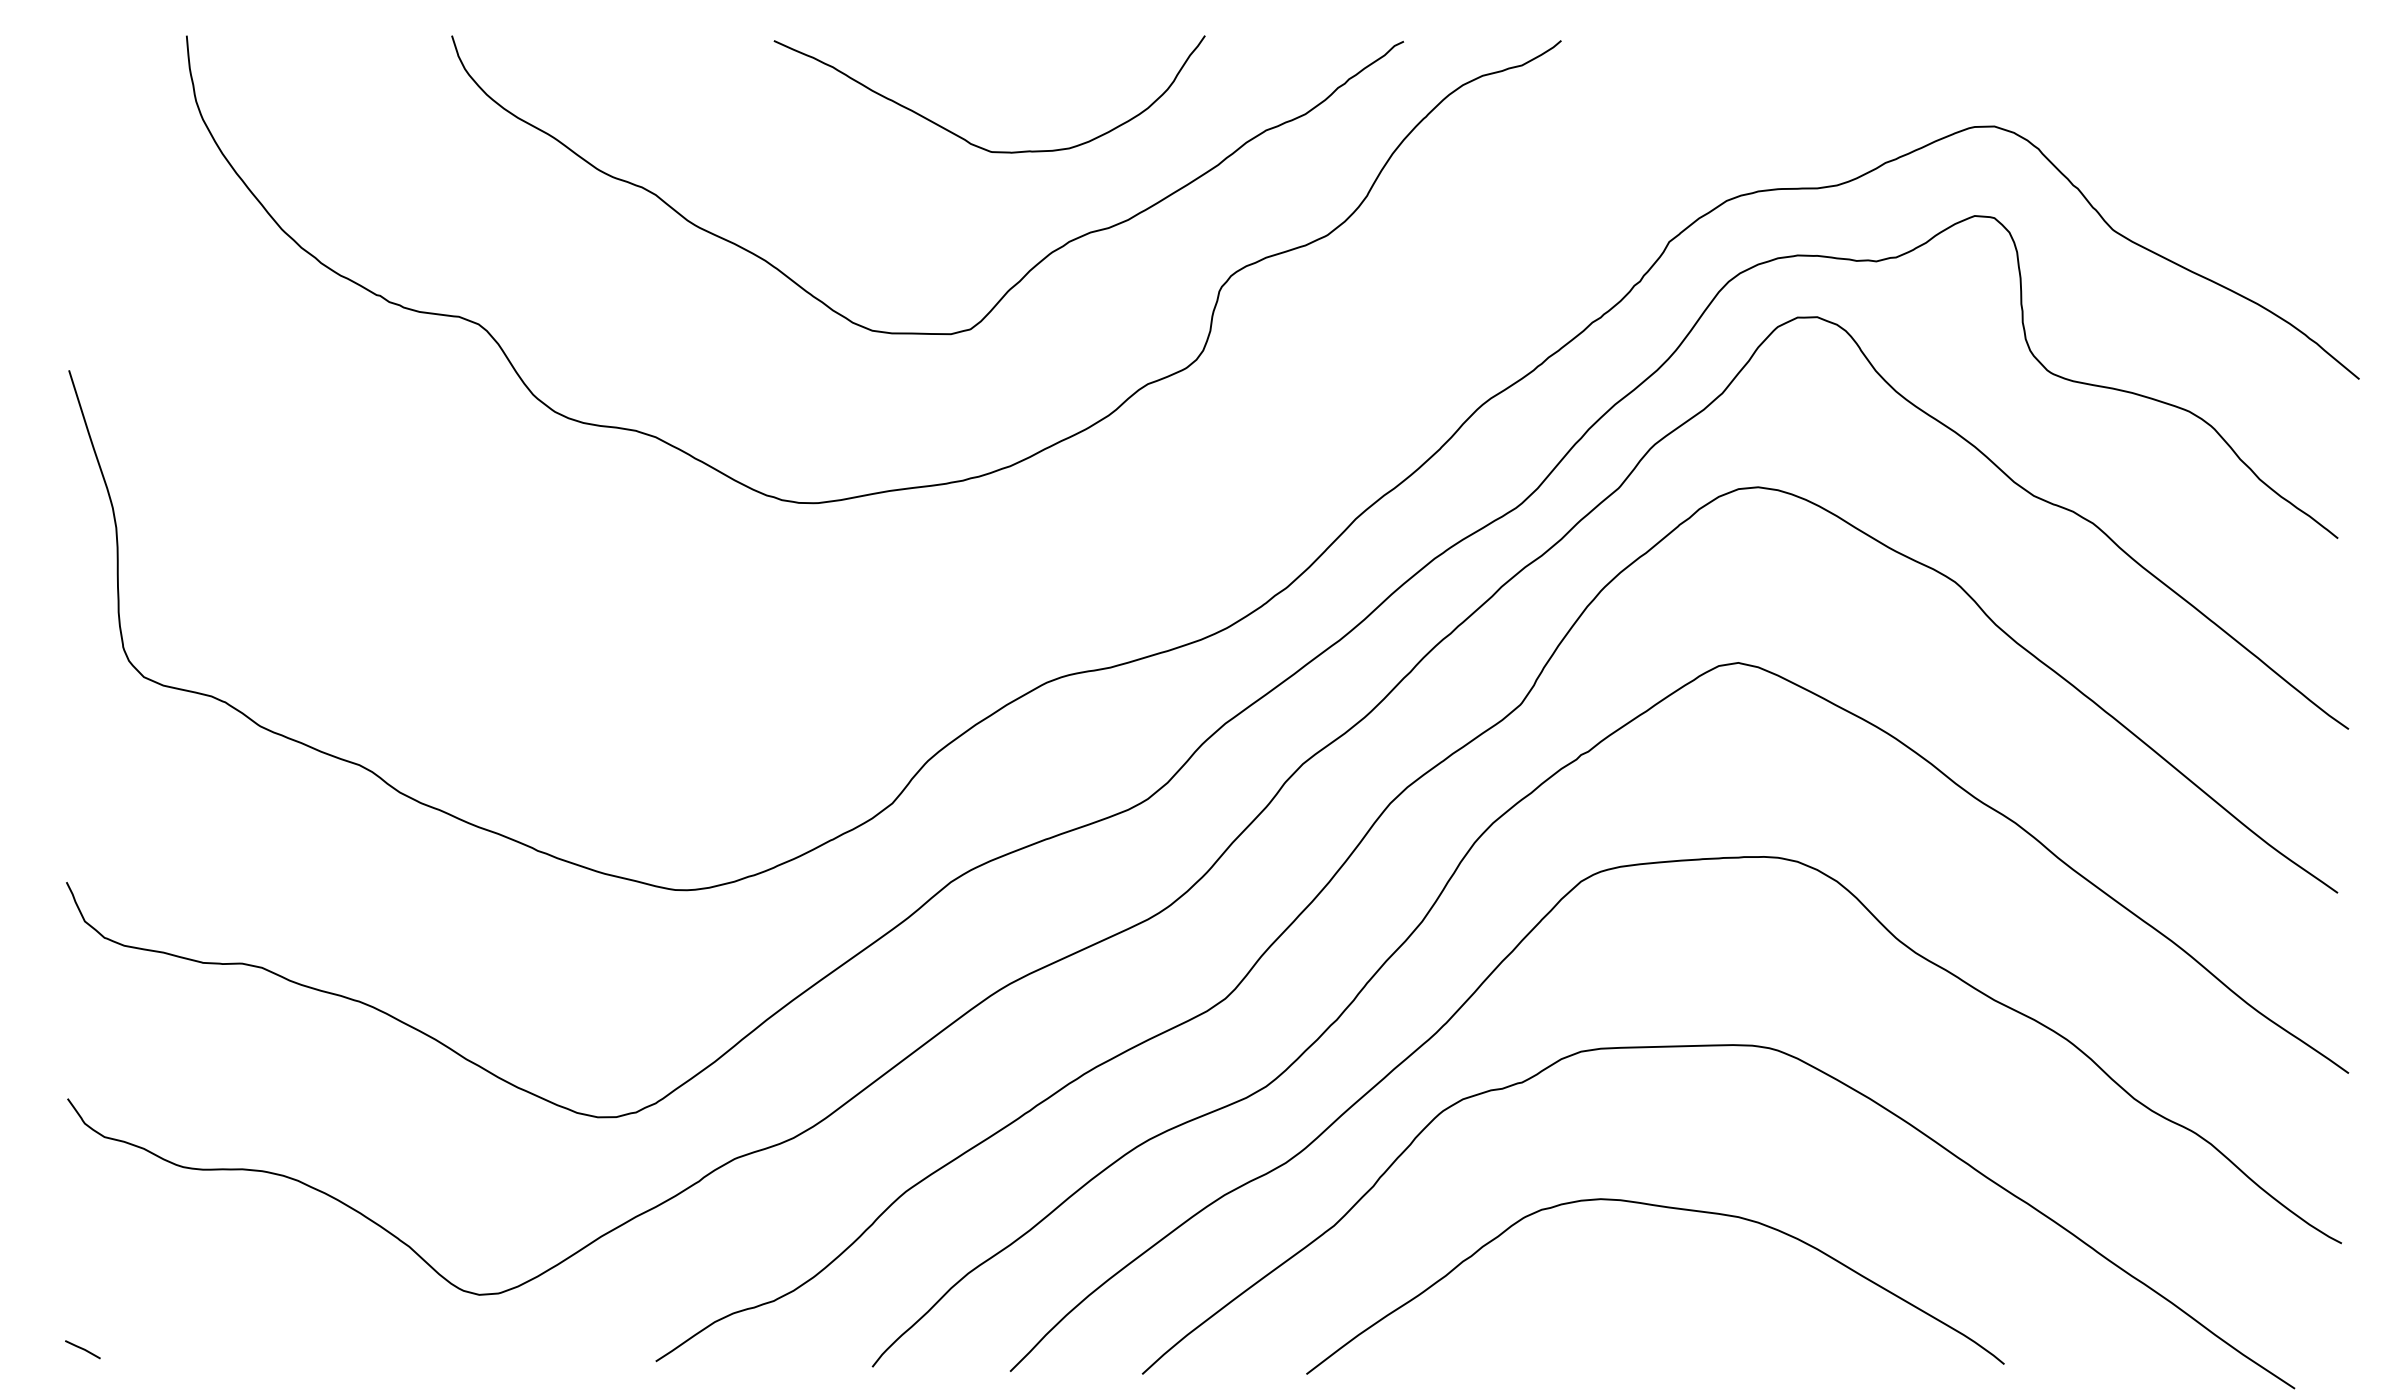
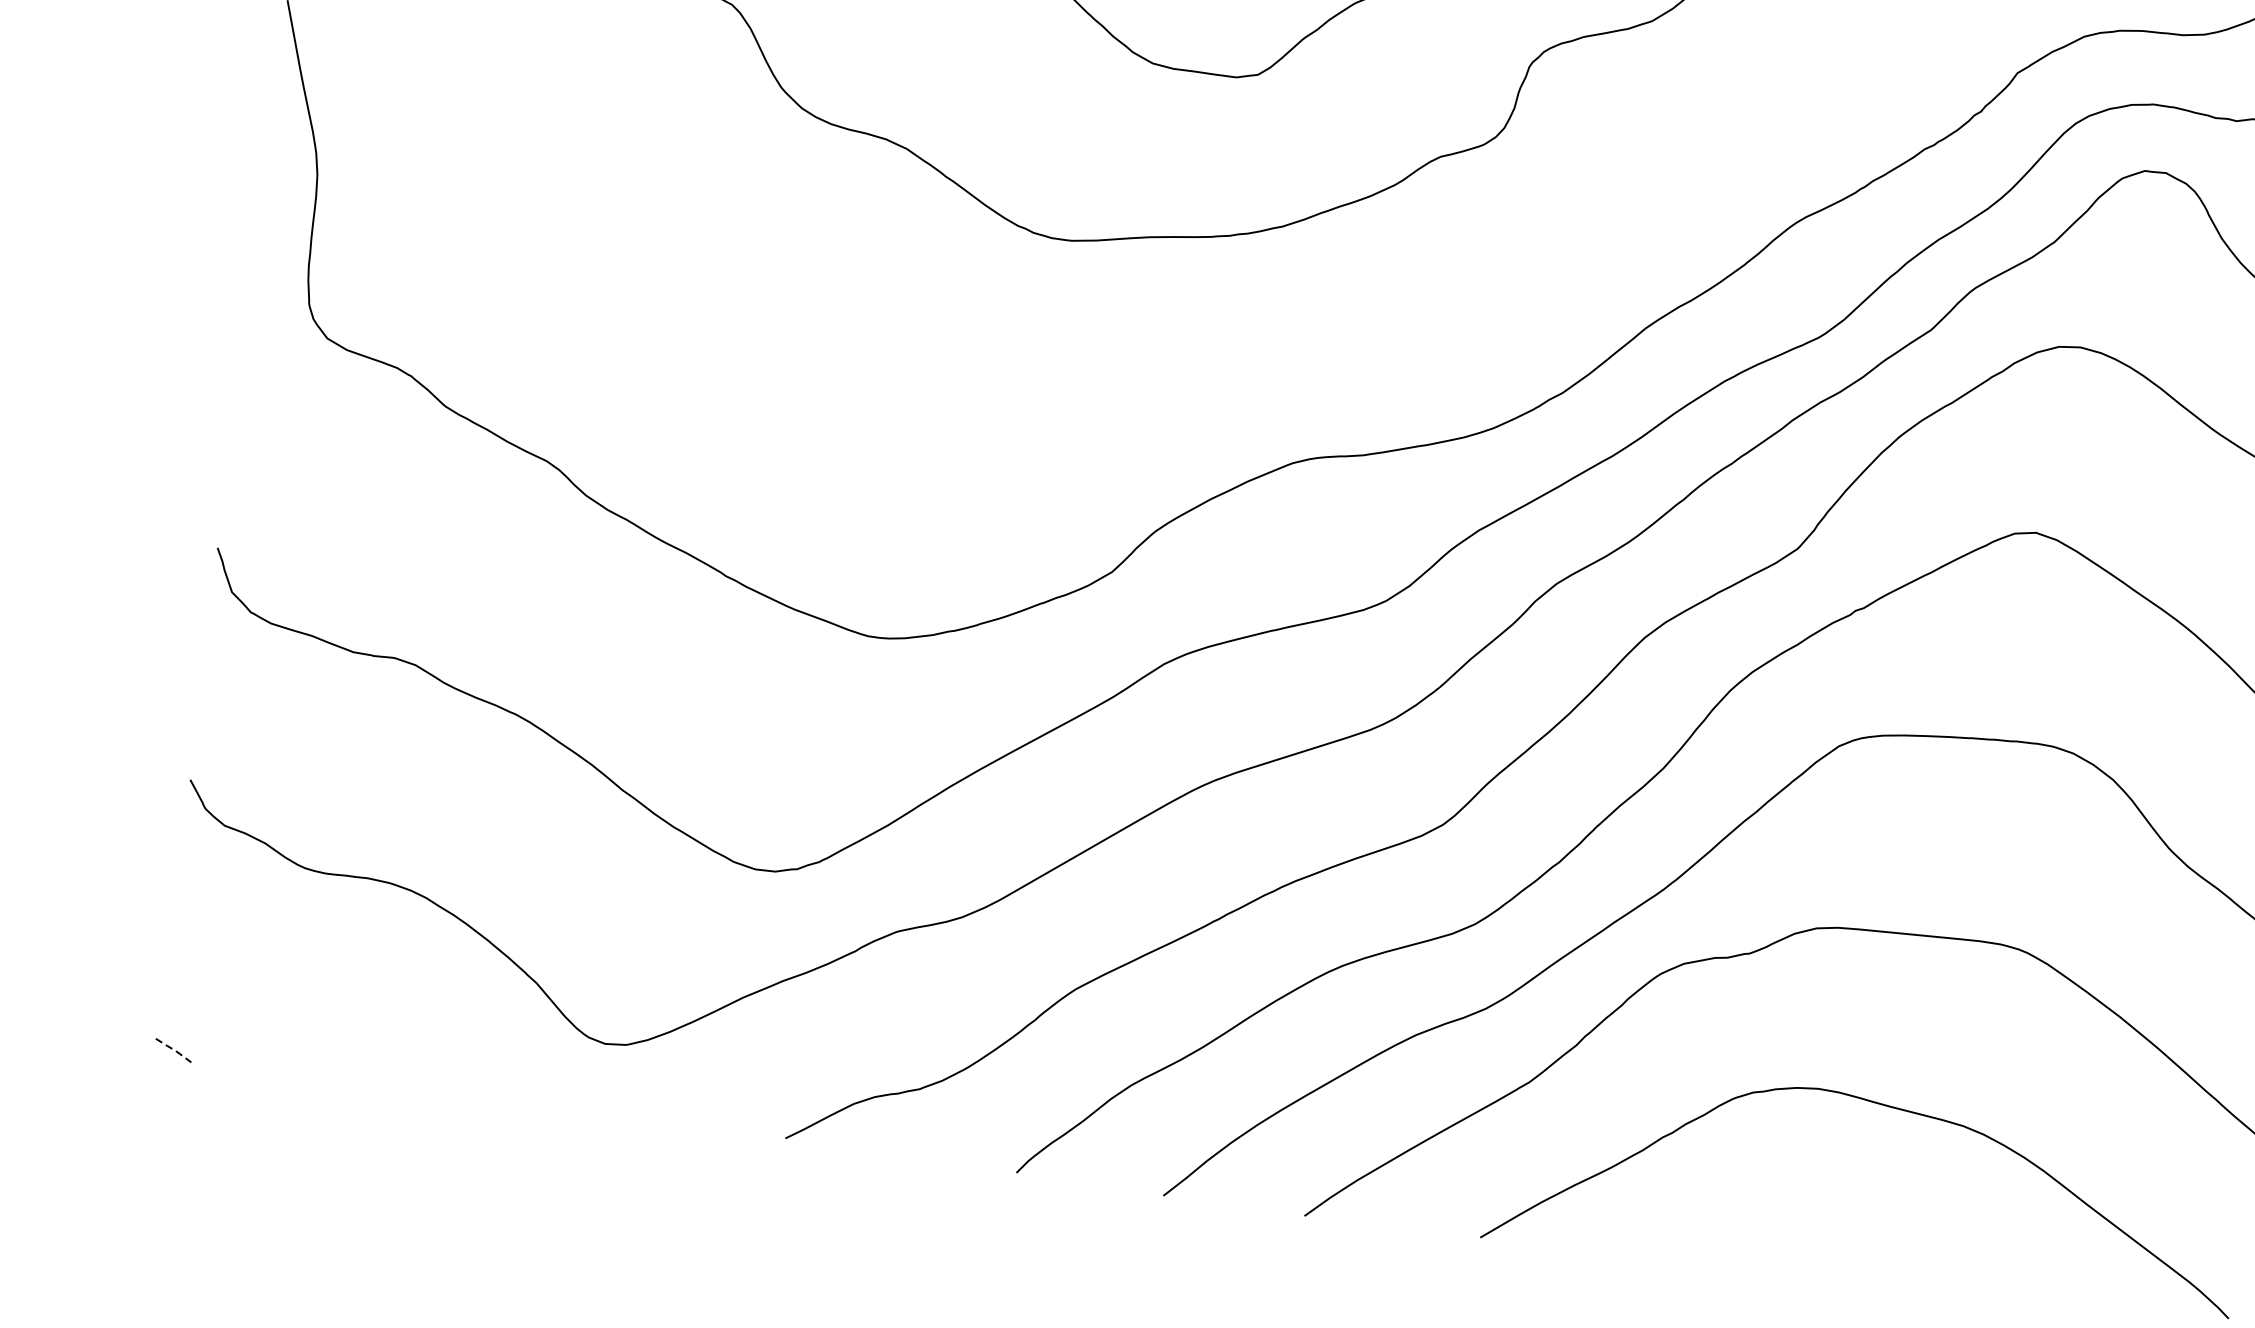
line: (83, 1349) -> (174, 1050), solid -> dashed

